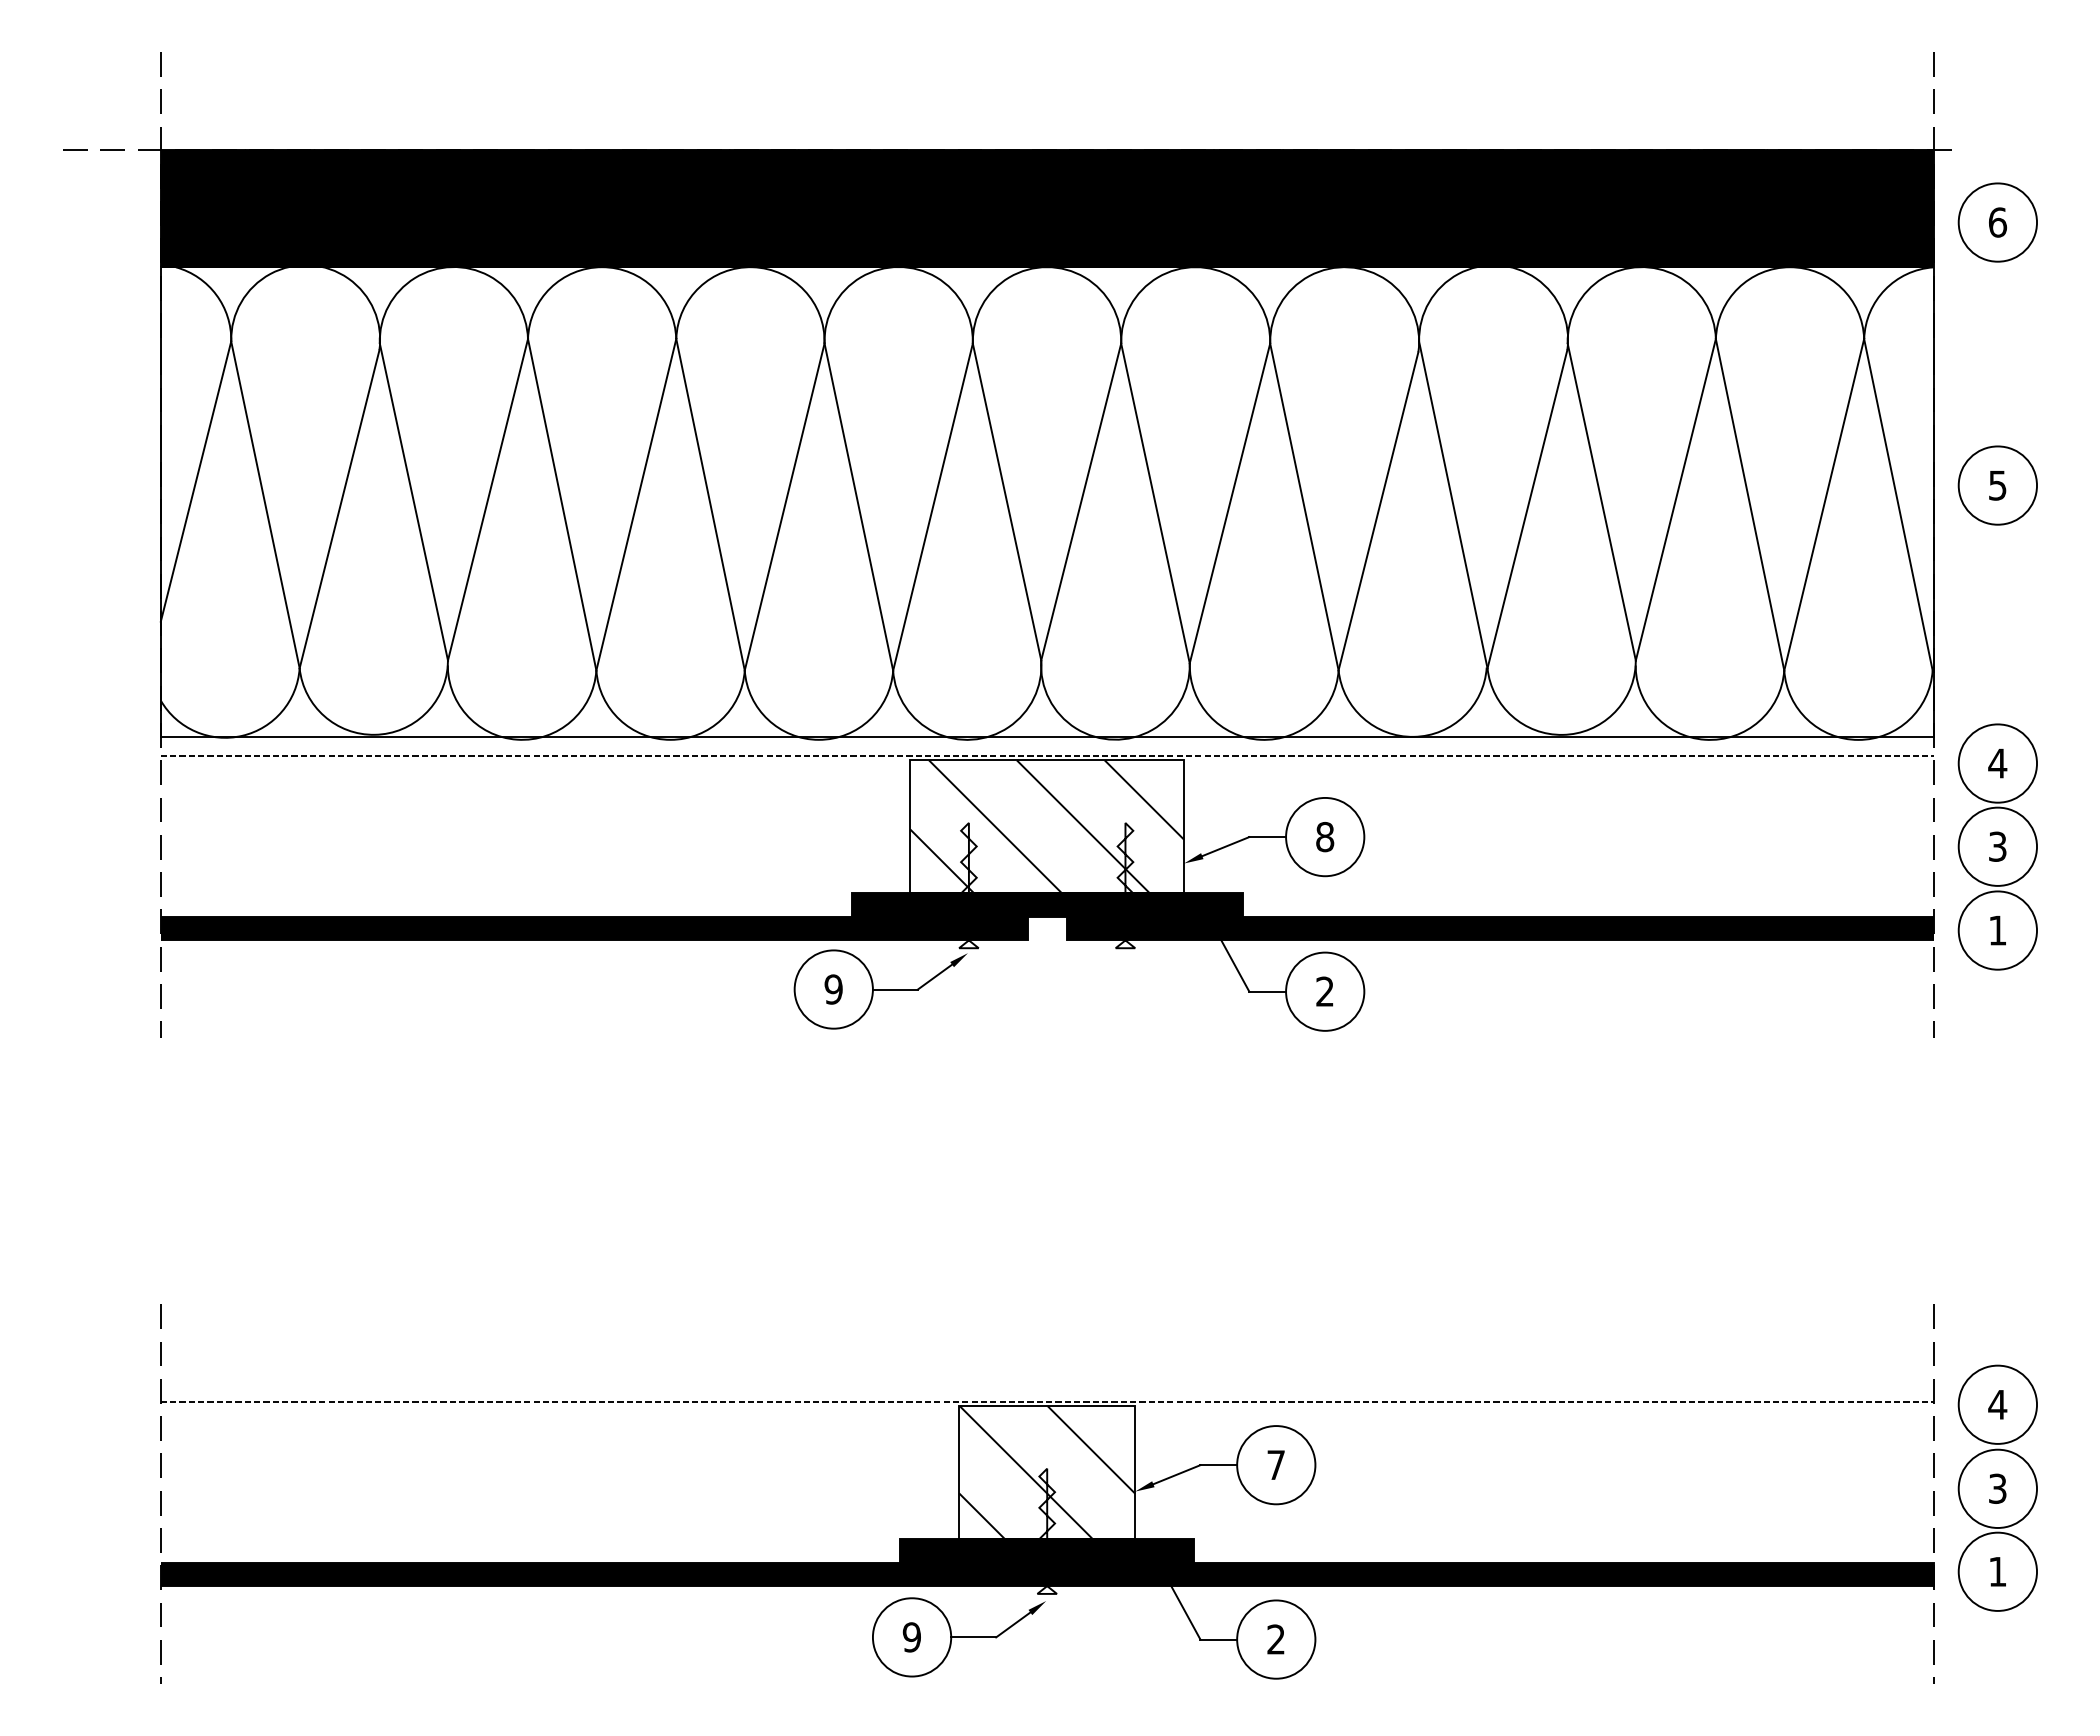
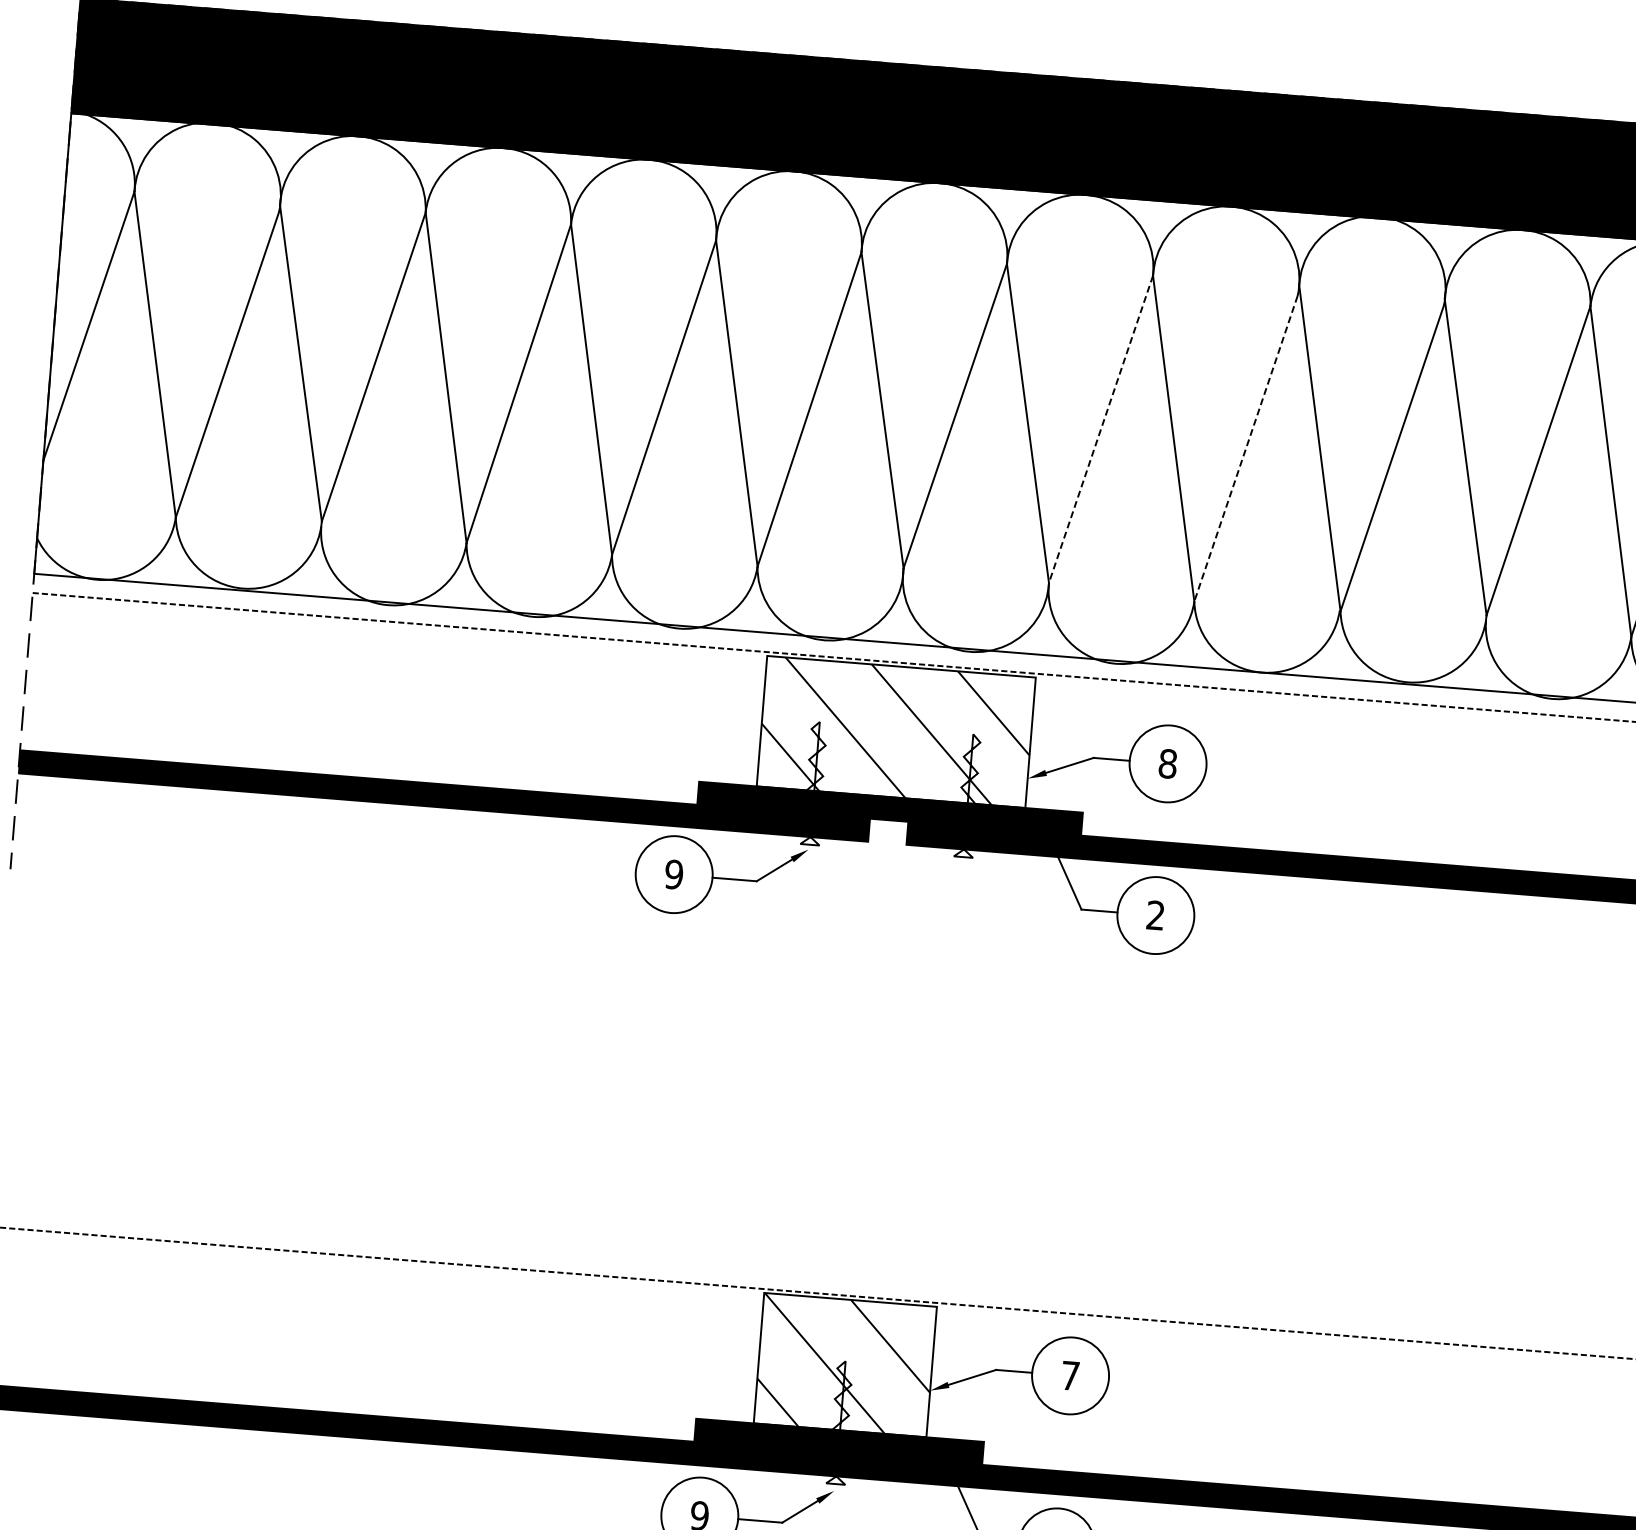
line: (1229, 503) -> (1100, 429), solid -> dashed
line: (1378, 511) -> (1246, 448), solid -> dashed

